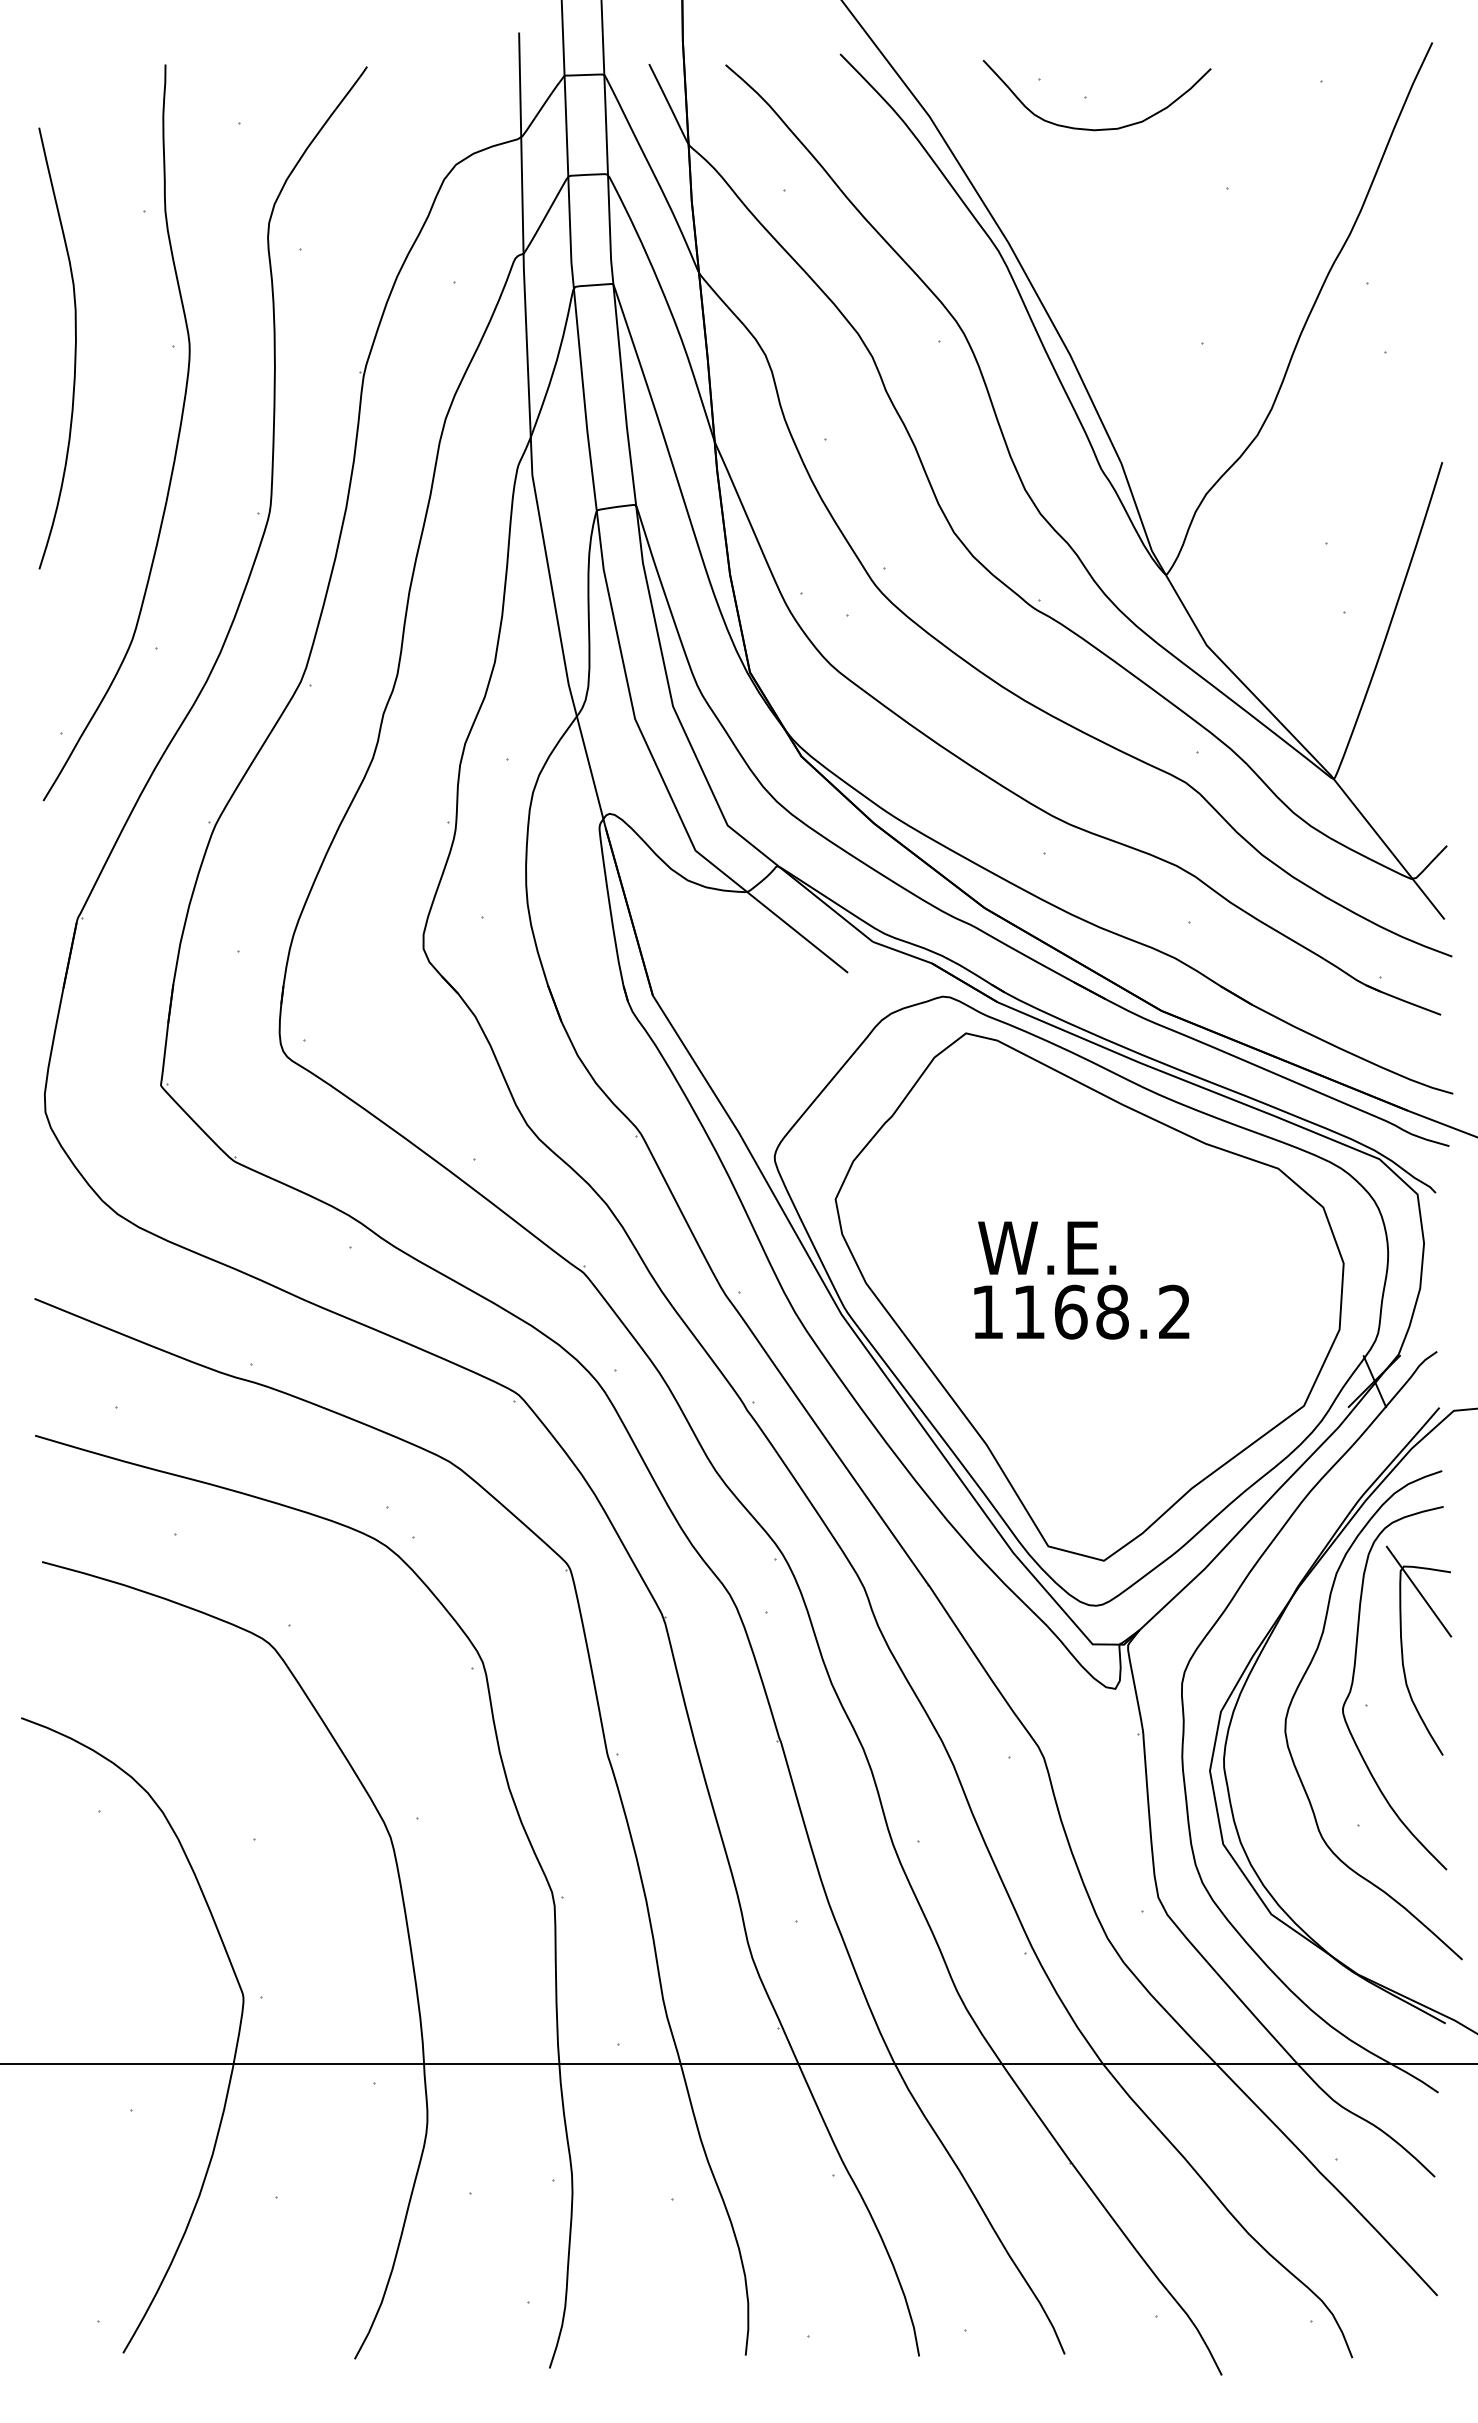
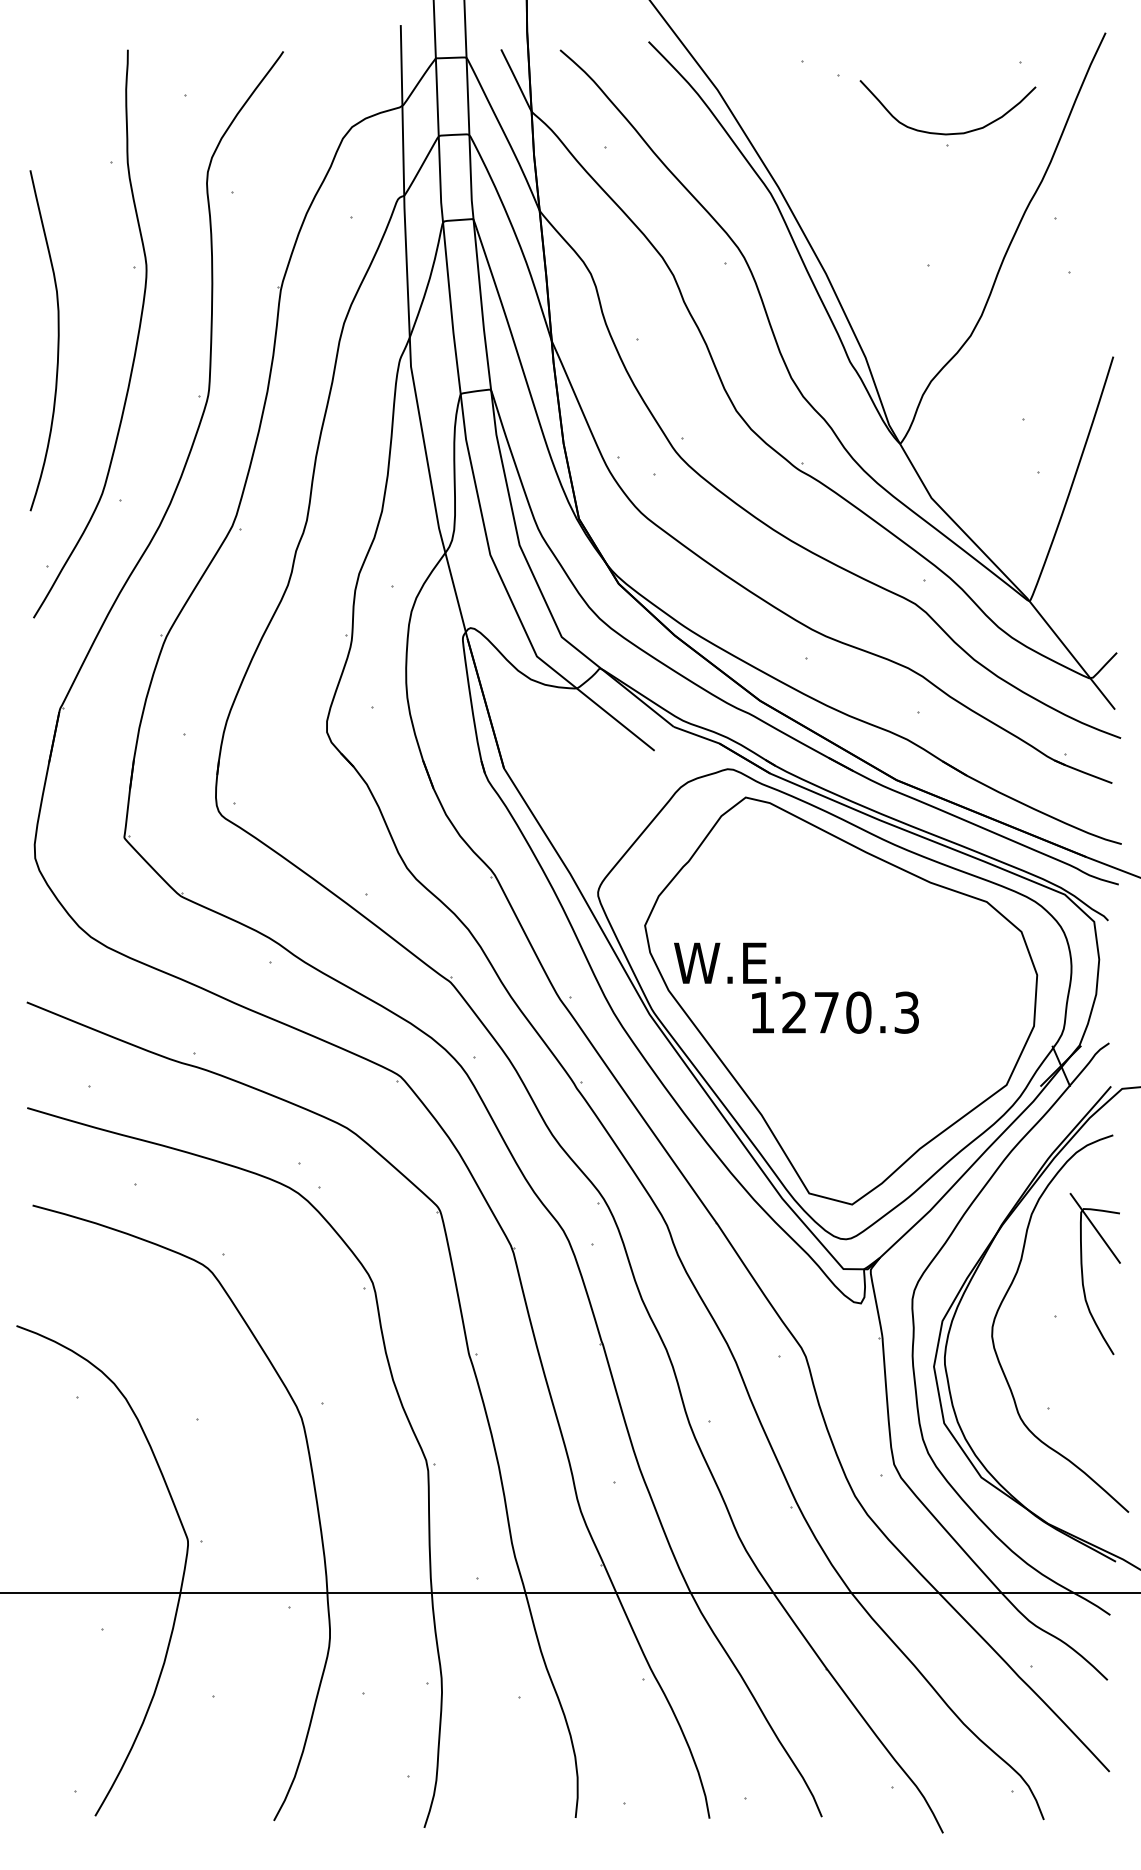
curve: (1101, 128) -> (951, 133), moved
curve: (74, 348) -> (57, 340), moved
text: (1047, 1247) -> (727, 962), moved
text: (1101, 1311) -> (850, 1012), 1168.2 -> 1270.3
curve: (1353, 1683) -> (1044, 1299), removed

